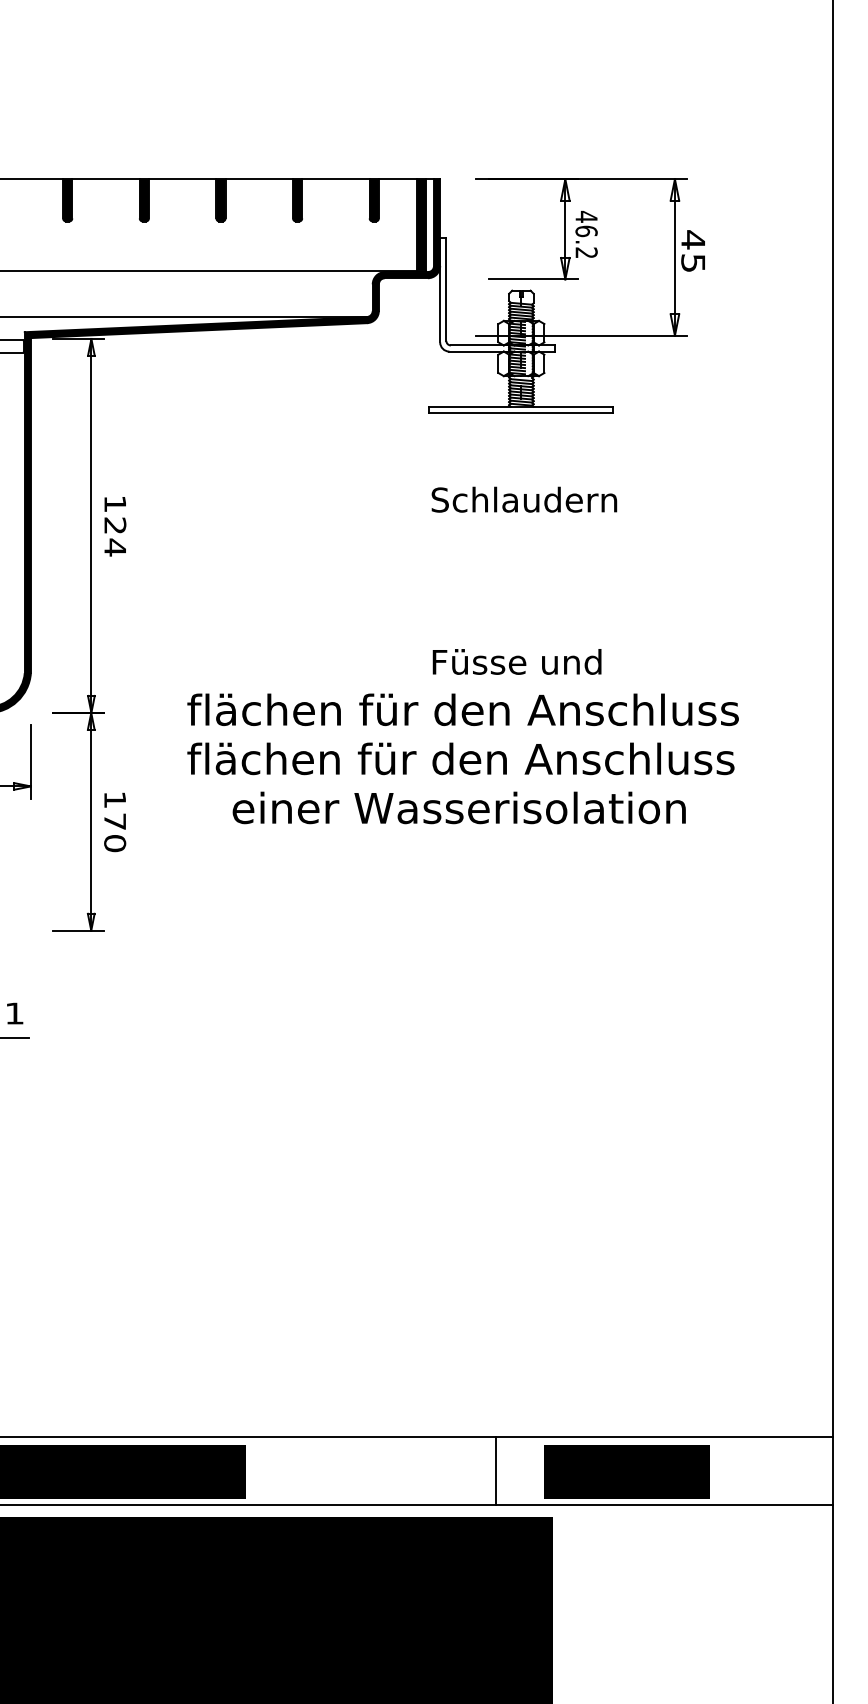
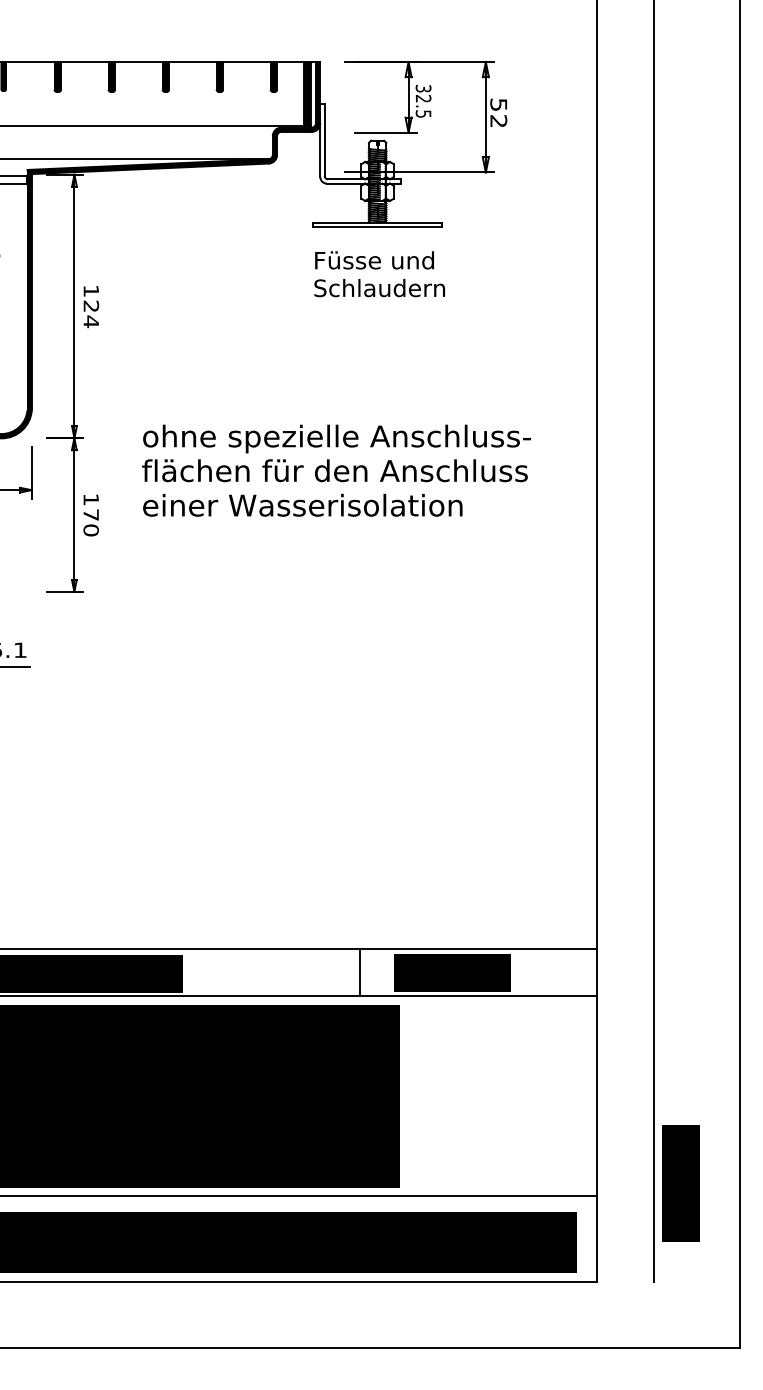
text: (586, 233) -> (423, 100), 46.2 -> 32.5
text: (692, 250) -> (498, 112), 45 -> 52
text: (516, 662) -> (374, 260), moved
text: (463, 713) -> (336, 438), flächen für den Anschluss -> ohne spezielle Anschluss-
text: (458, 806) -> (302, 504), moved

